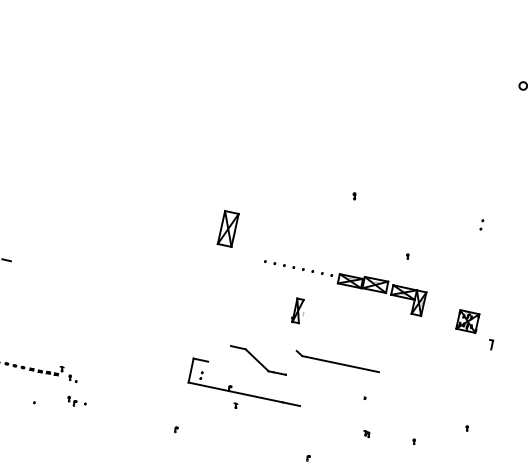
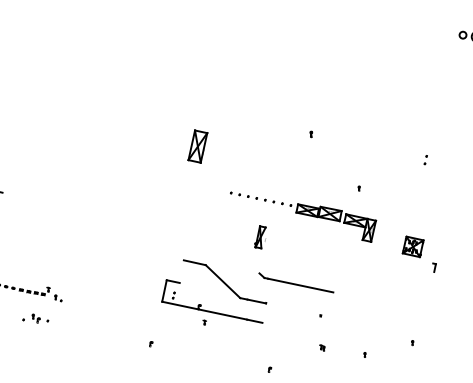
part: (227, 228) -> (197, 146), moved
part: (258, 360) -> (225, 281), size x1.67
part: (76, 400) -> (39, 317), moved

